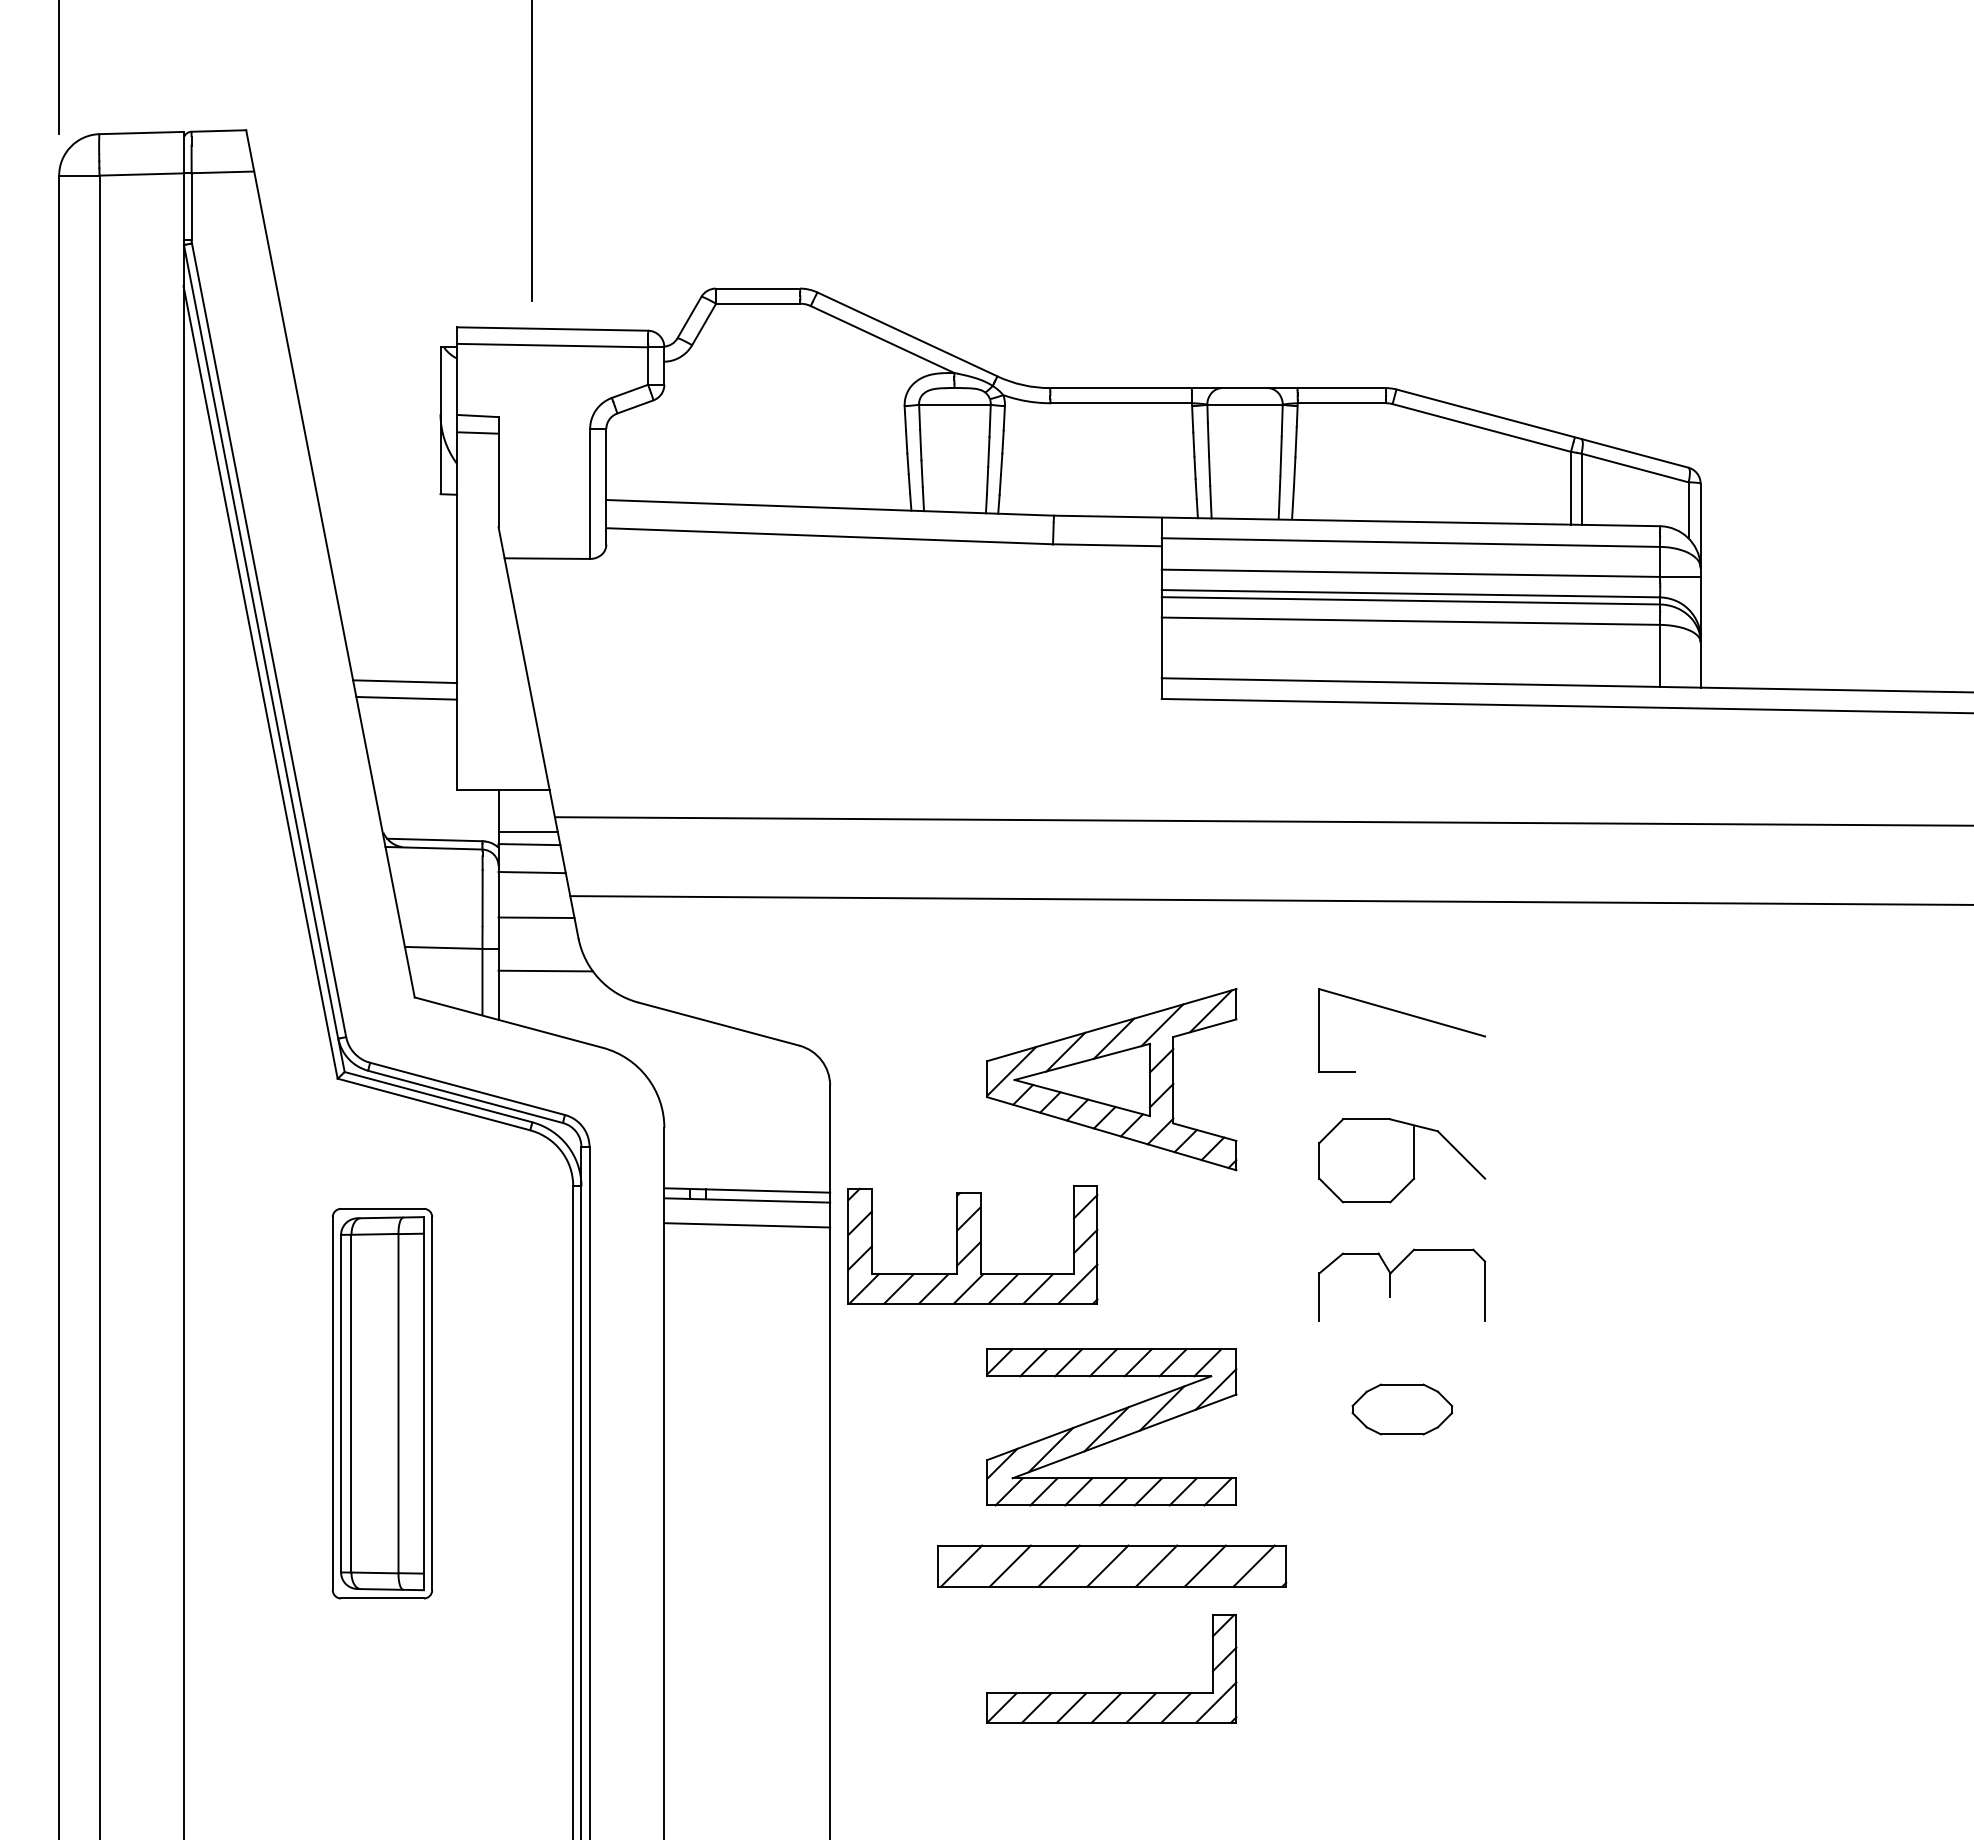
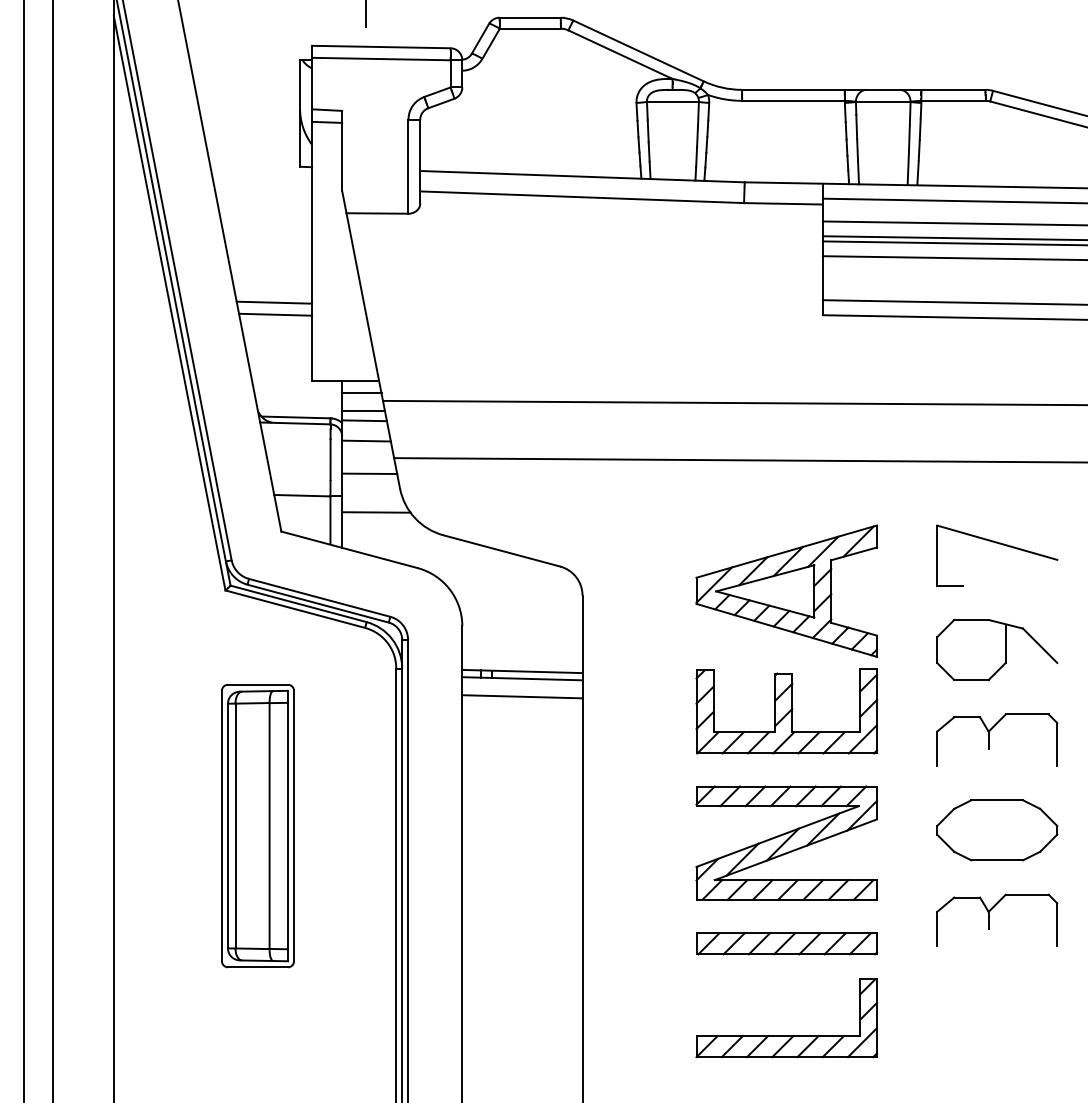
line: (525, 806) -> (361, 393), added
part: (972, 1244) -> (786, 710), moved
part: (1402, 1409) -> (997, 830), size x1.67
part: (1390, 1533) -> (988, 920), added
part: (1111, 1565) -> (786, 943), size x0.71

